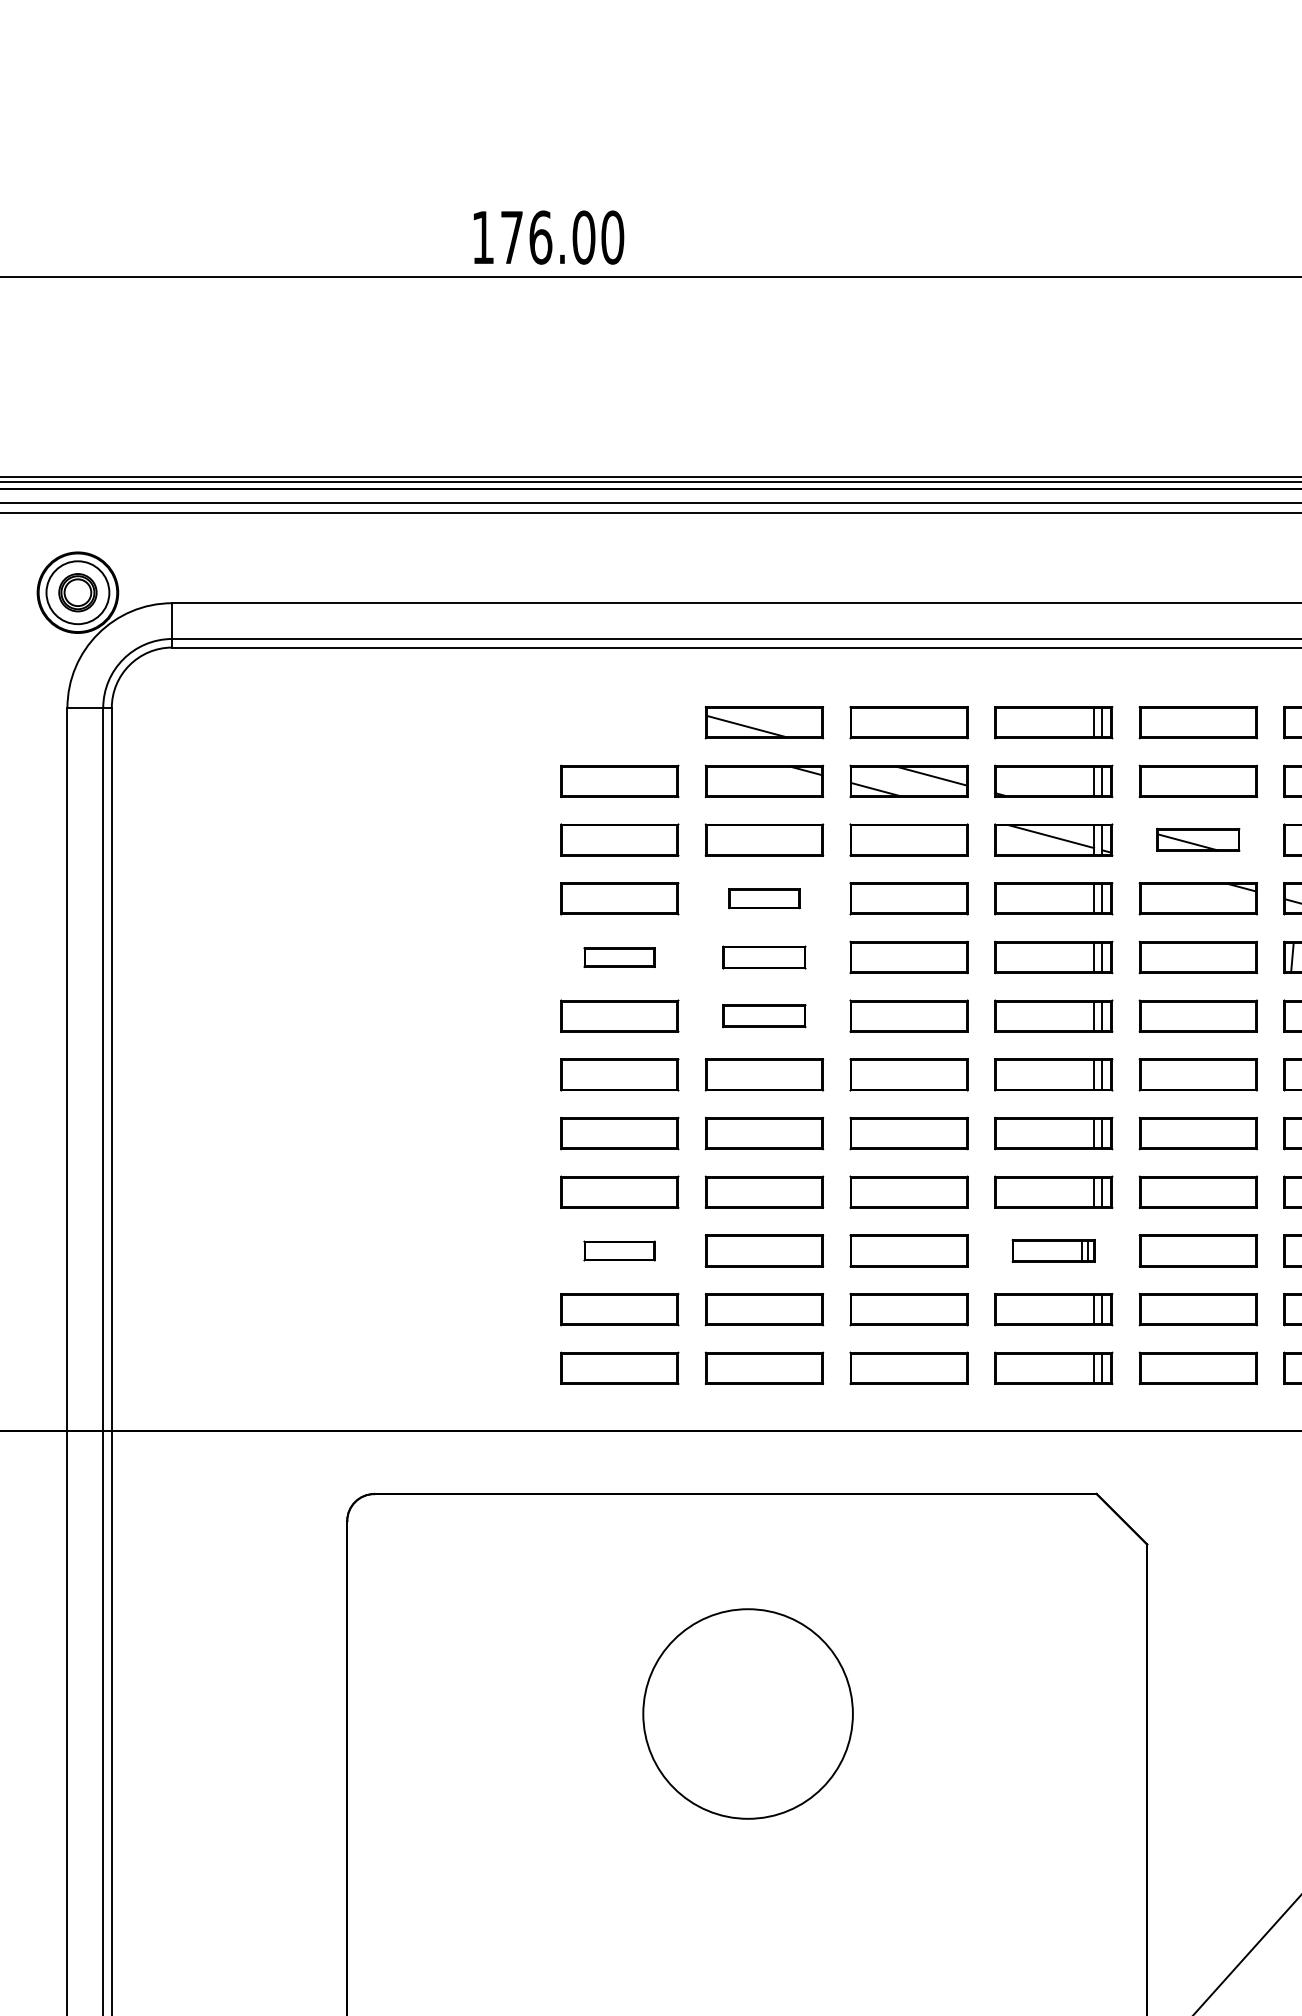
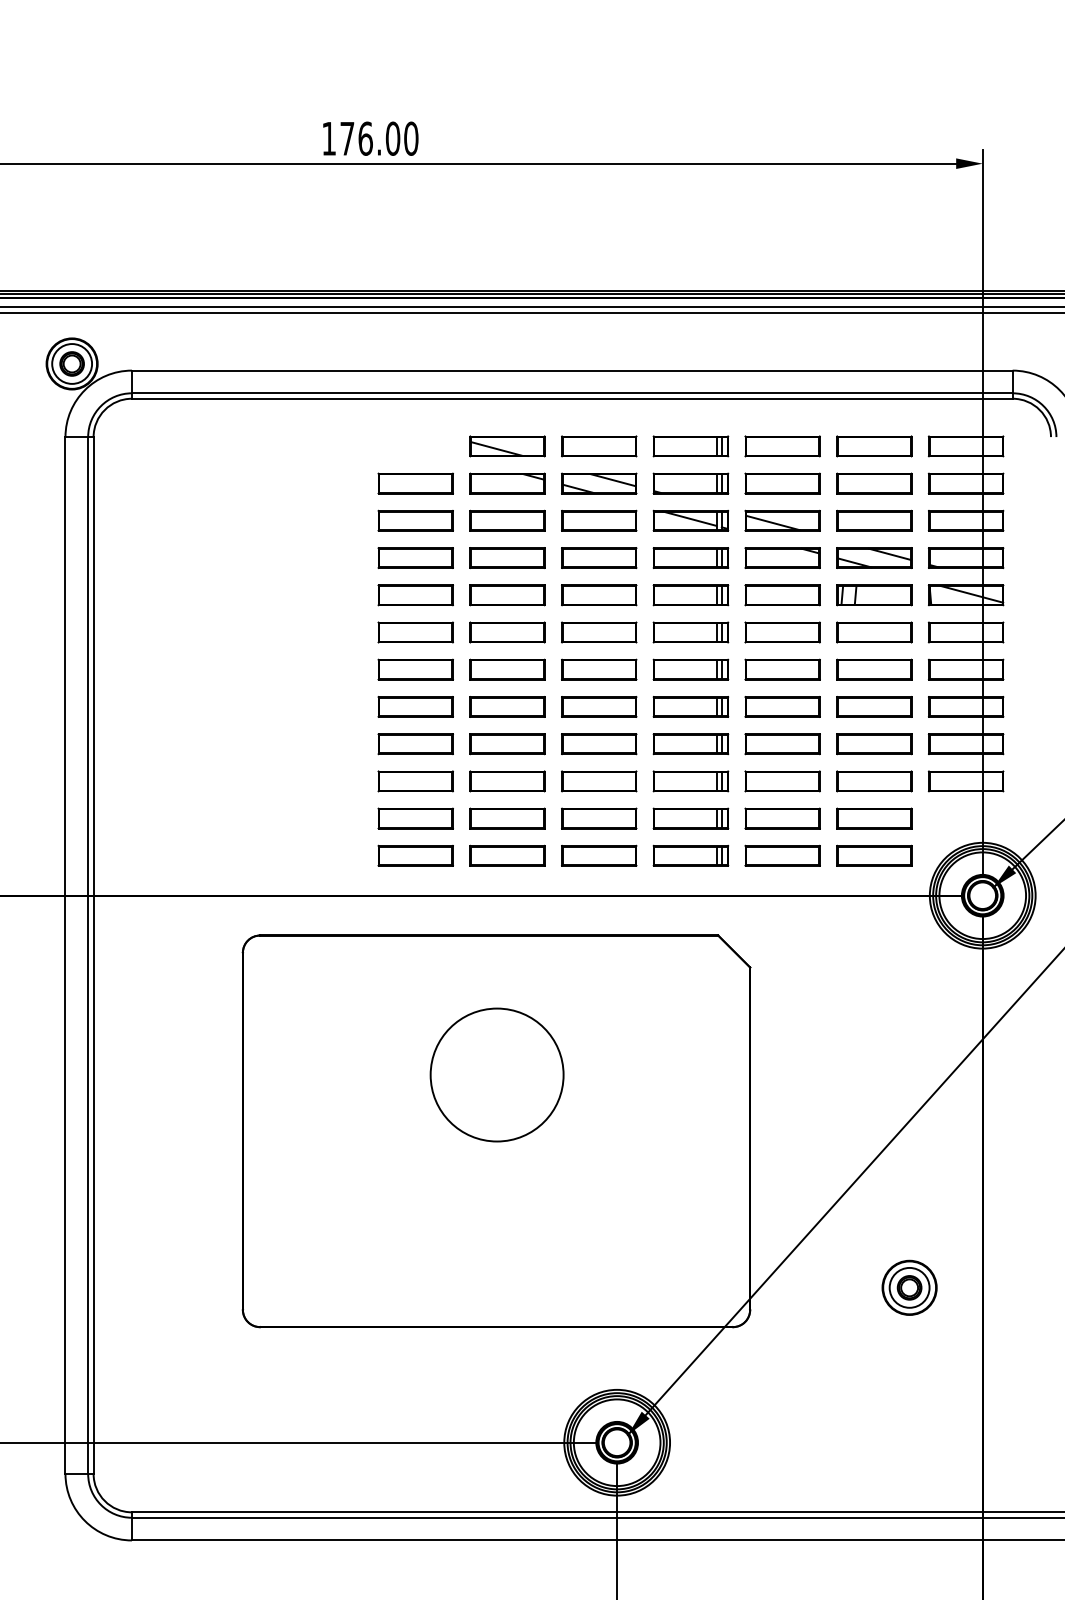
part: (1198, 839) -> (782, 520), size x1.43
part: (764, 897) -> (507, 557), size x1.67
part: (619, 957) -> (415, 595), size x1.67
part: (764, 957) -> (507, 595), size x1.43
part: (764, 1016) -> (507, 632), size x1.43
part: (619, 1251) -> (415, 781), size x1.67
part: (1053, 1251) -> (690, 781), size x1.43

